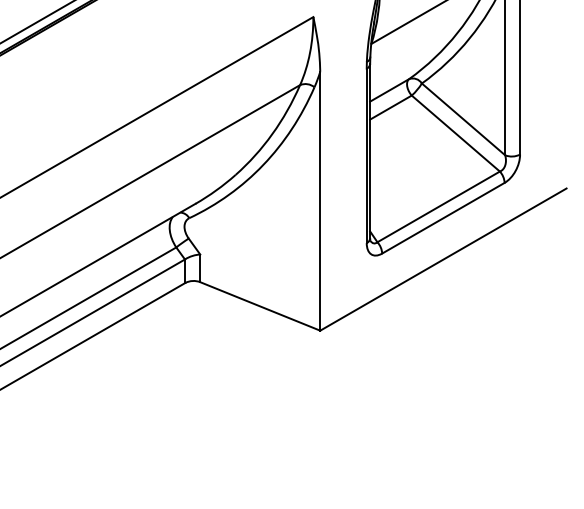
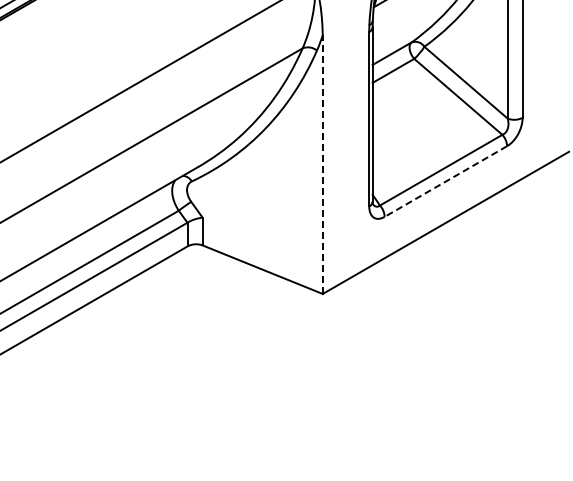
line: (320, 200) -> (323, 163), solid -> dashed
line: (443, 218) -> (446, 181), solid -> dashed

